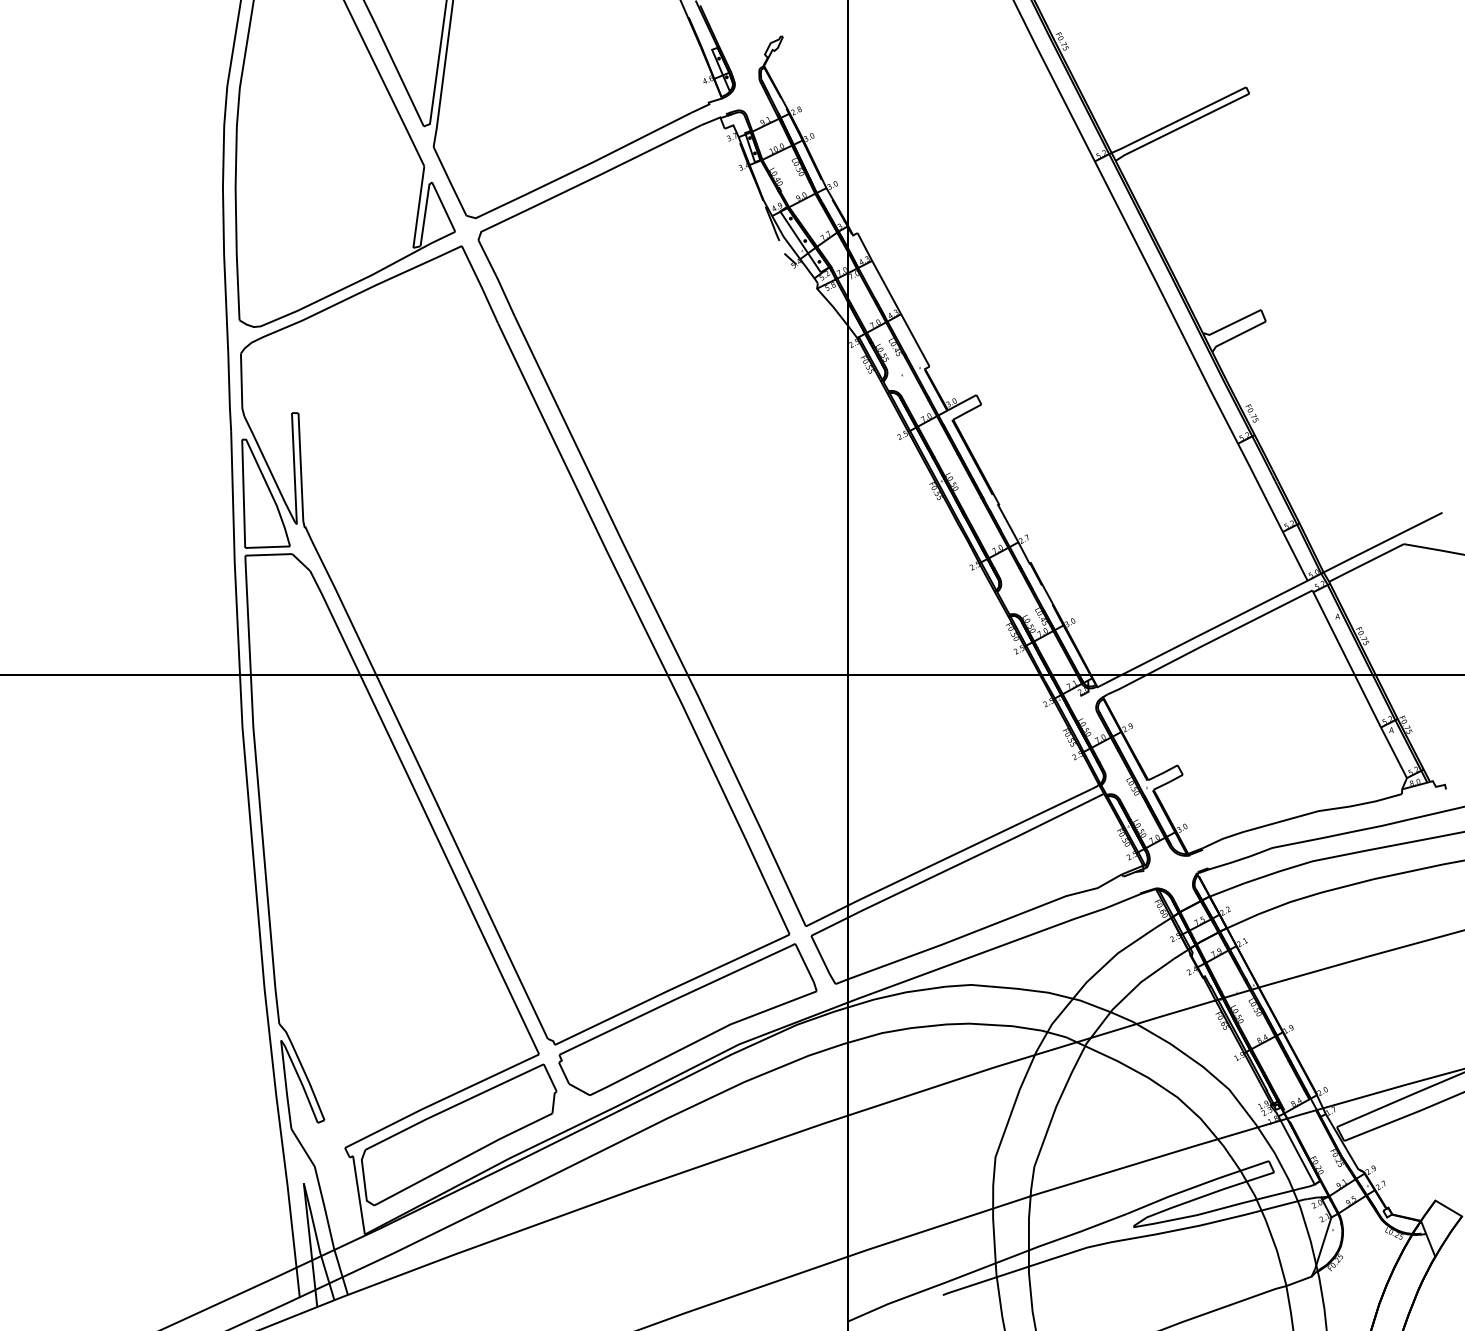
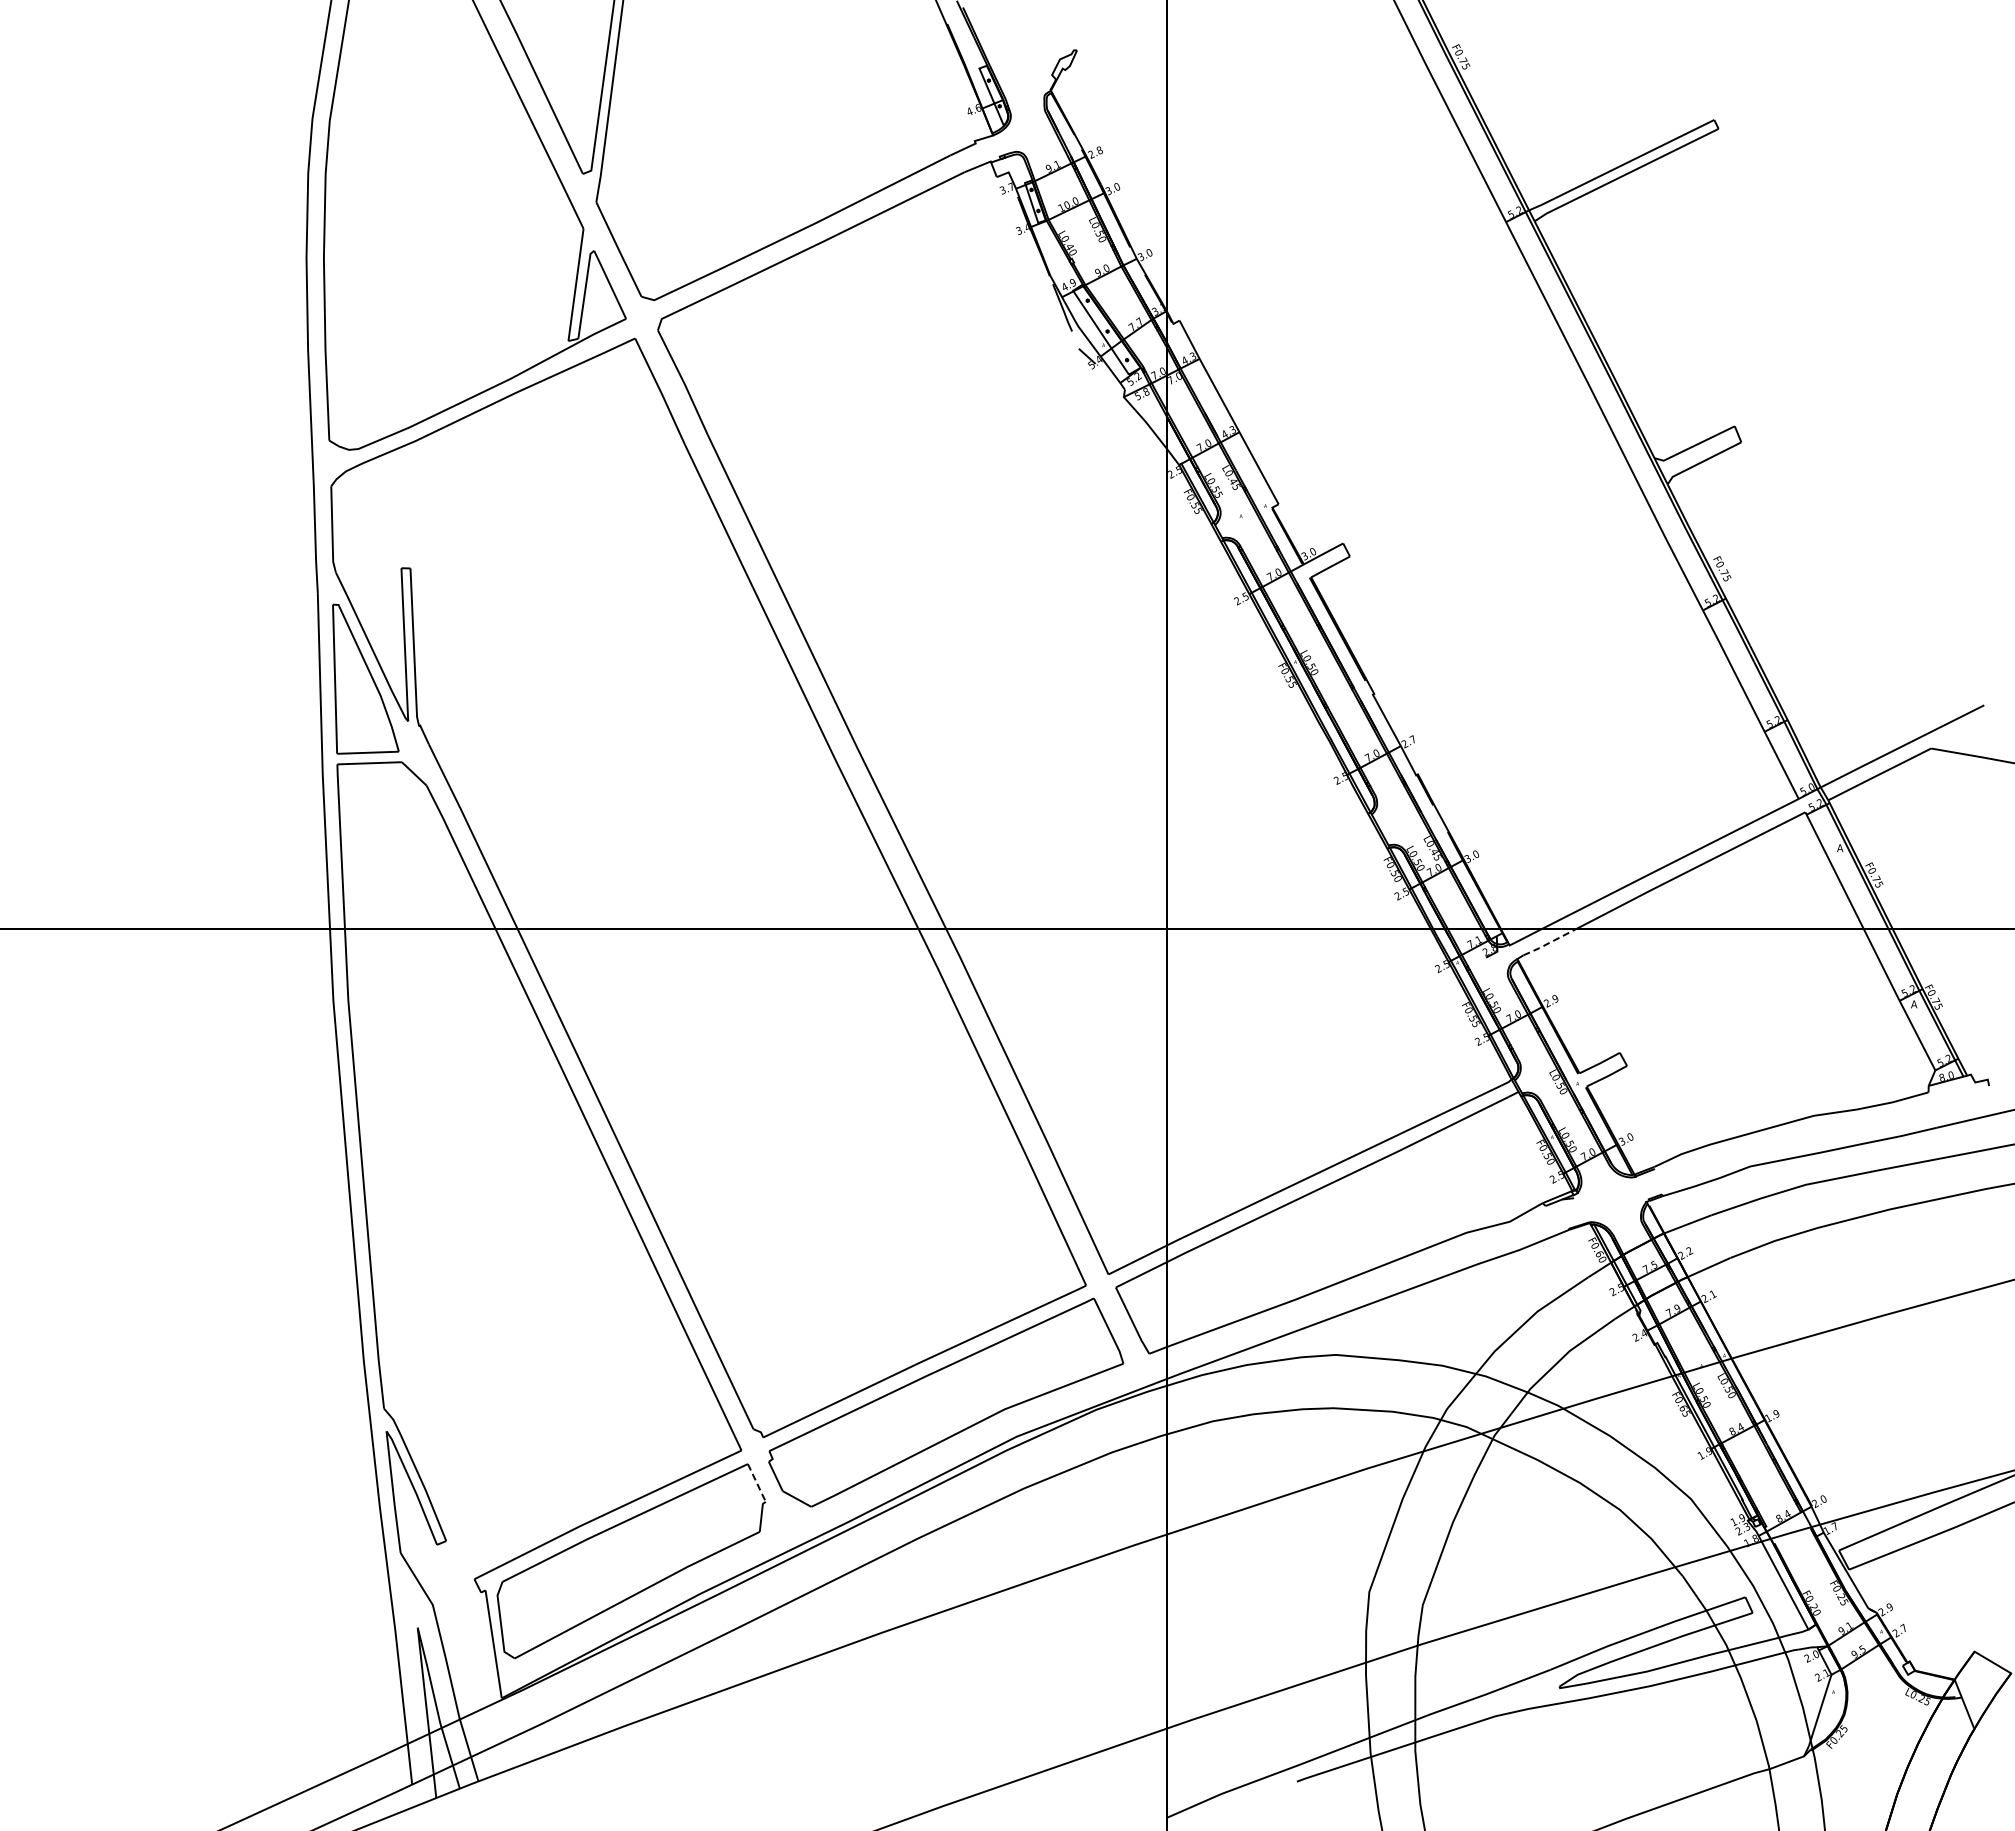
line: (1126, 685) -> (1549, 942), solid -> dashed
line: (550, 1077) -> (756, 1482), solid -> dashed

